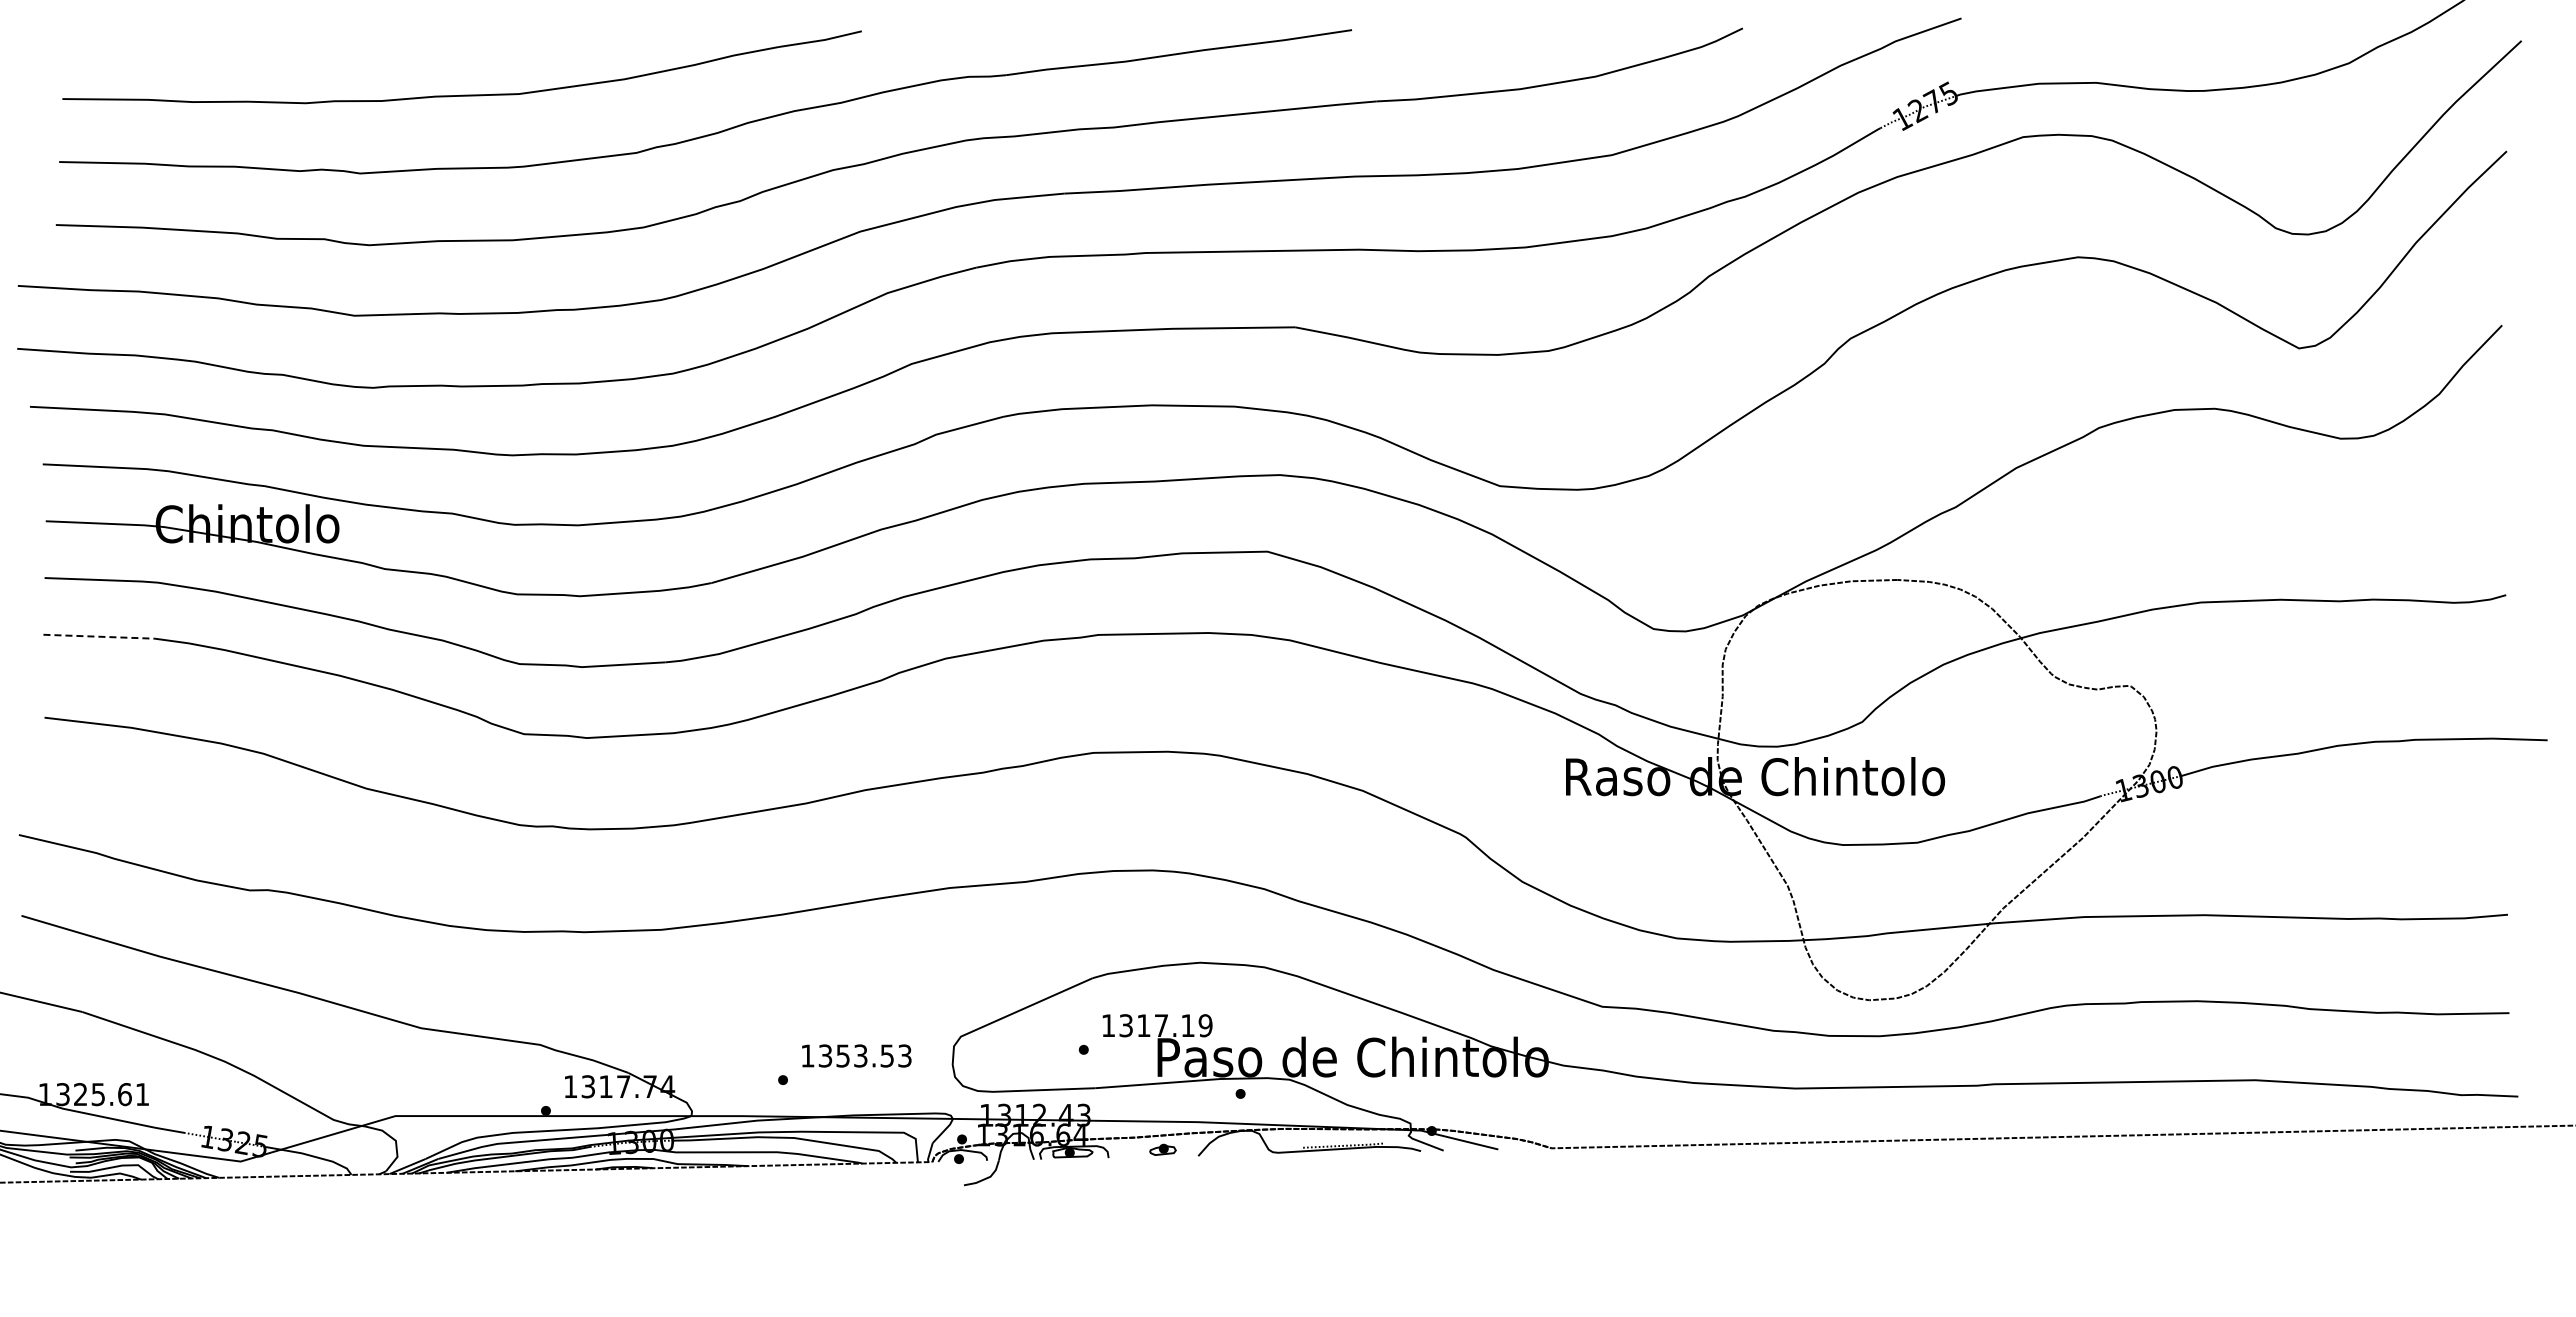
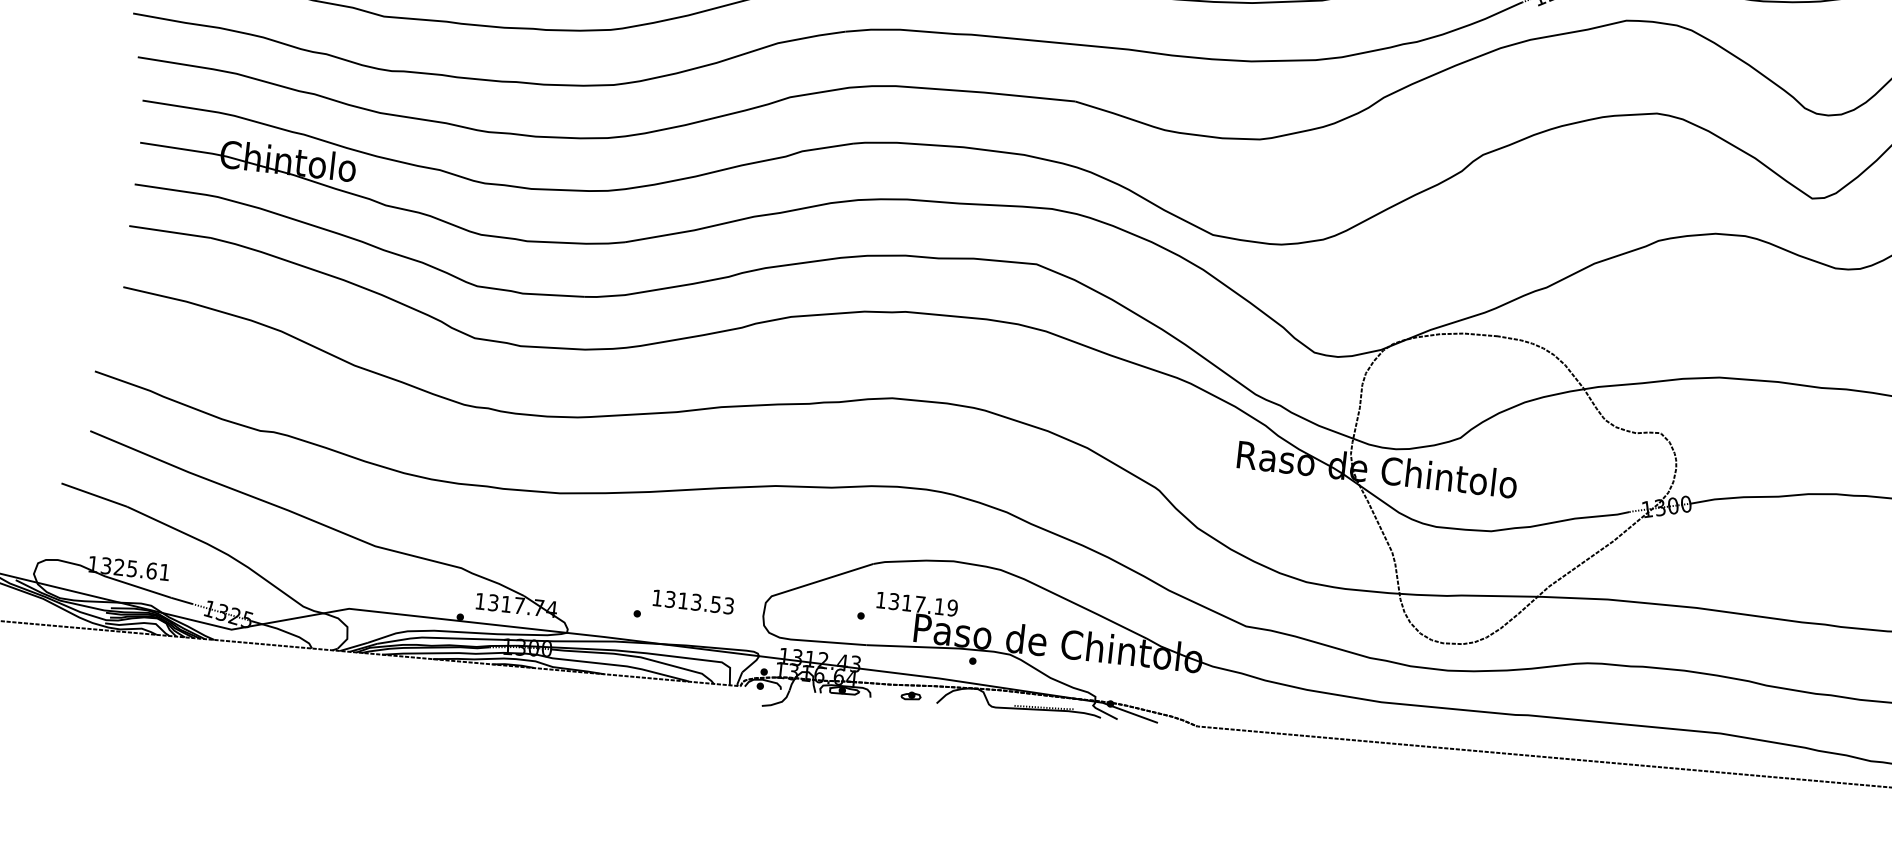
line: (99, 636) -> (170, 231), dashed -> solid
text: (842, 1055) -> (683, 600), 1353.53 -> 1313.53

